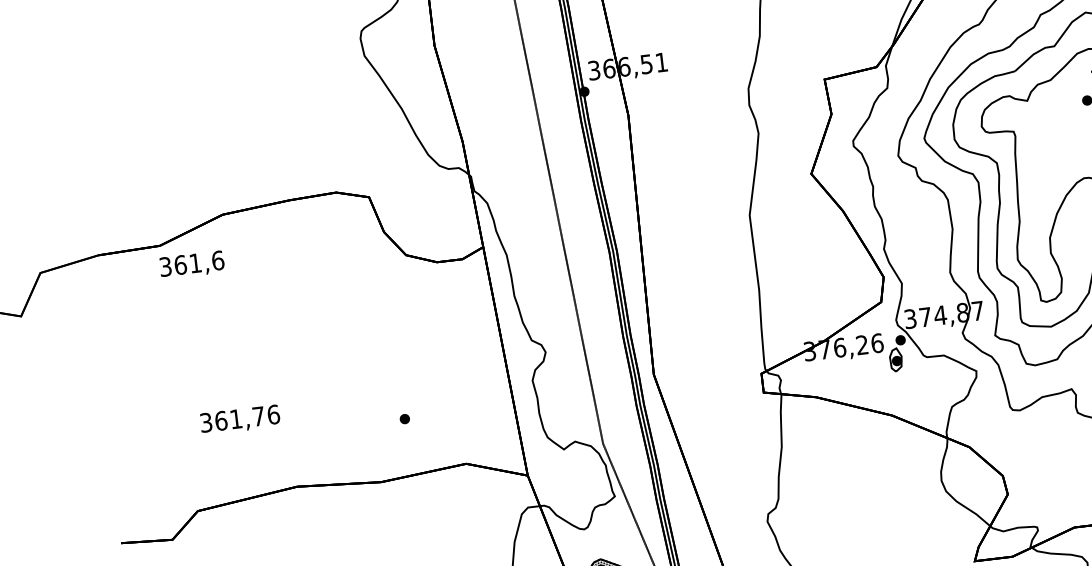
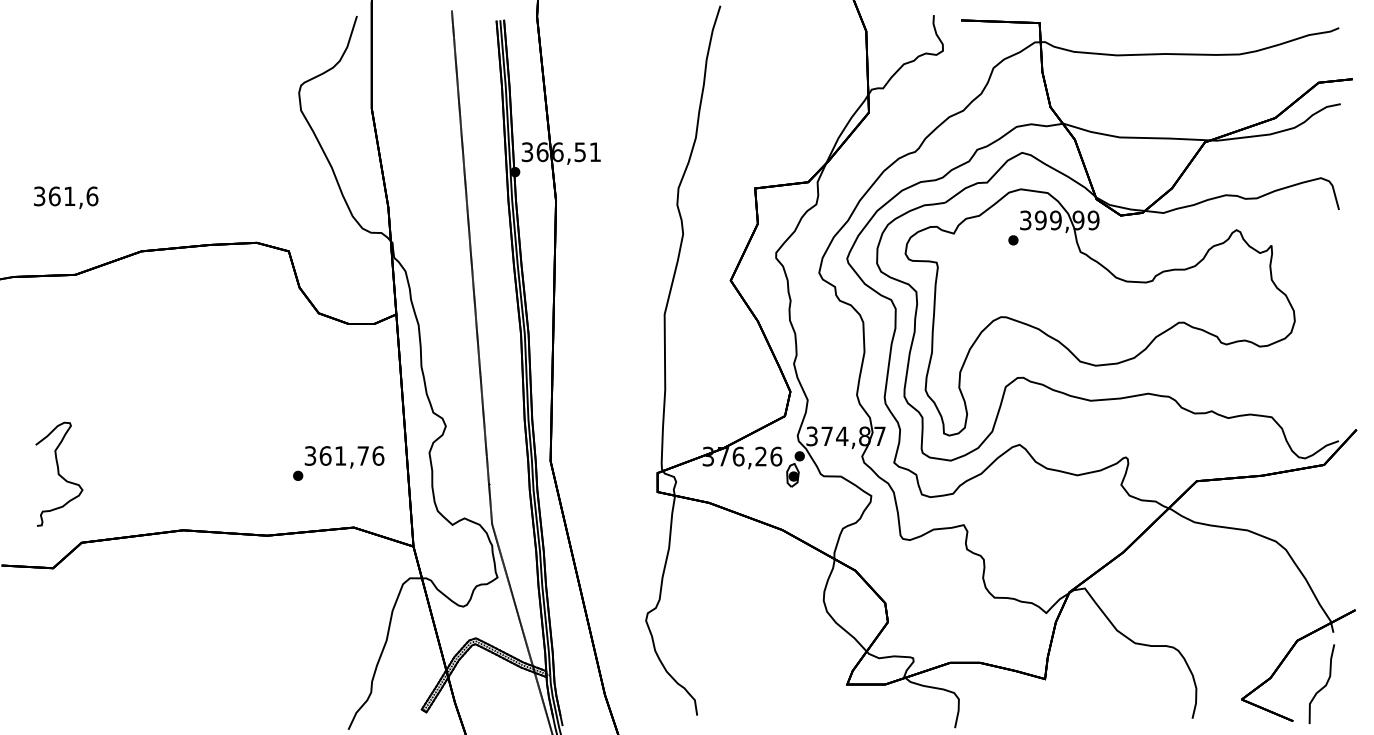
text: (192, 264) -> (66, 197), moved
text: (240, 420) -> (344, 457), moved
part: (167, 444) -> (59, 473), added

